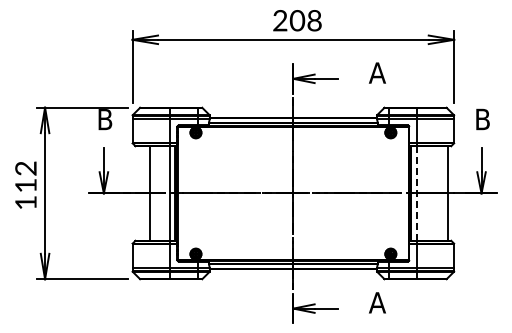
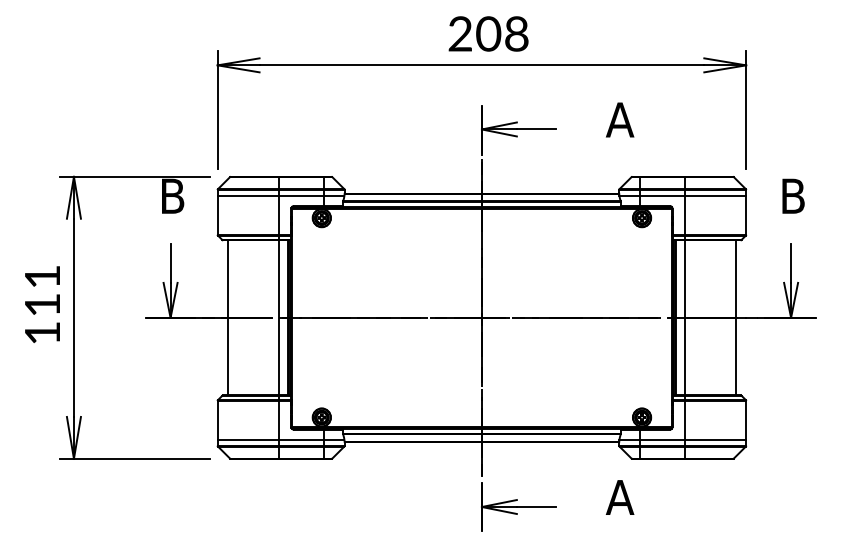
text: (25, 168) -> (41, 276), 112 -> 111
line: (149, 193) -> (227, 317), moved
line: (417, 193) -> (685, 317), dashed -> solid

